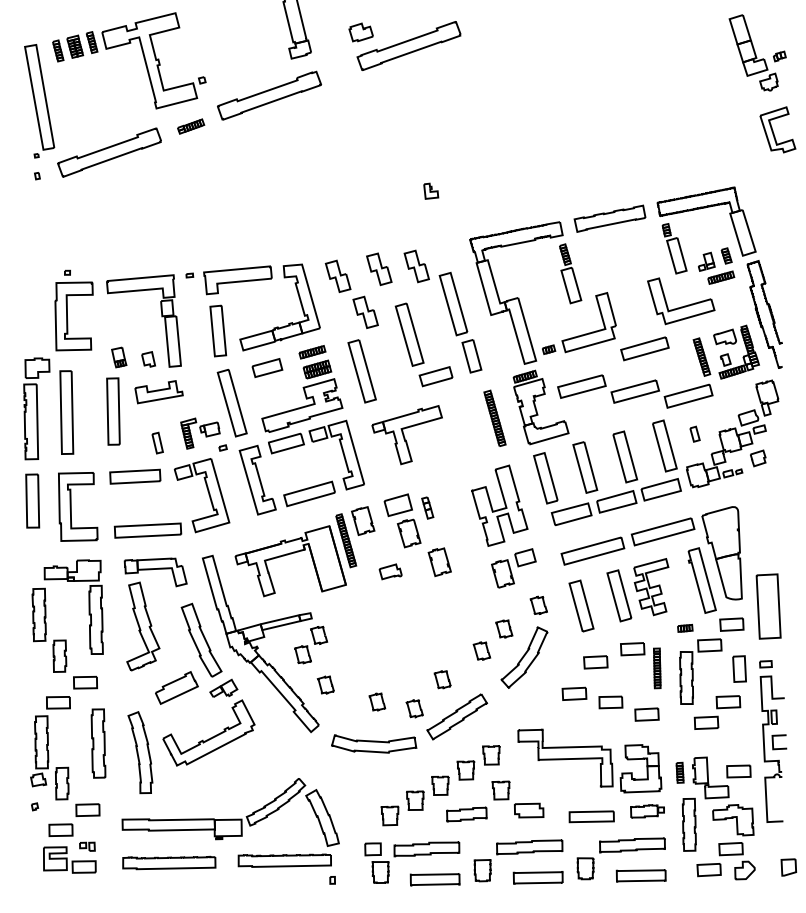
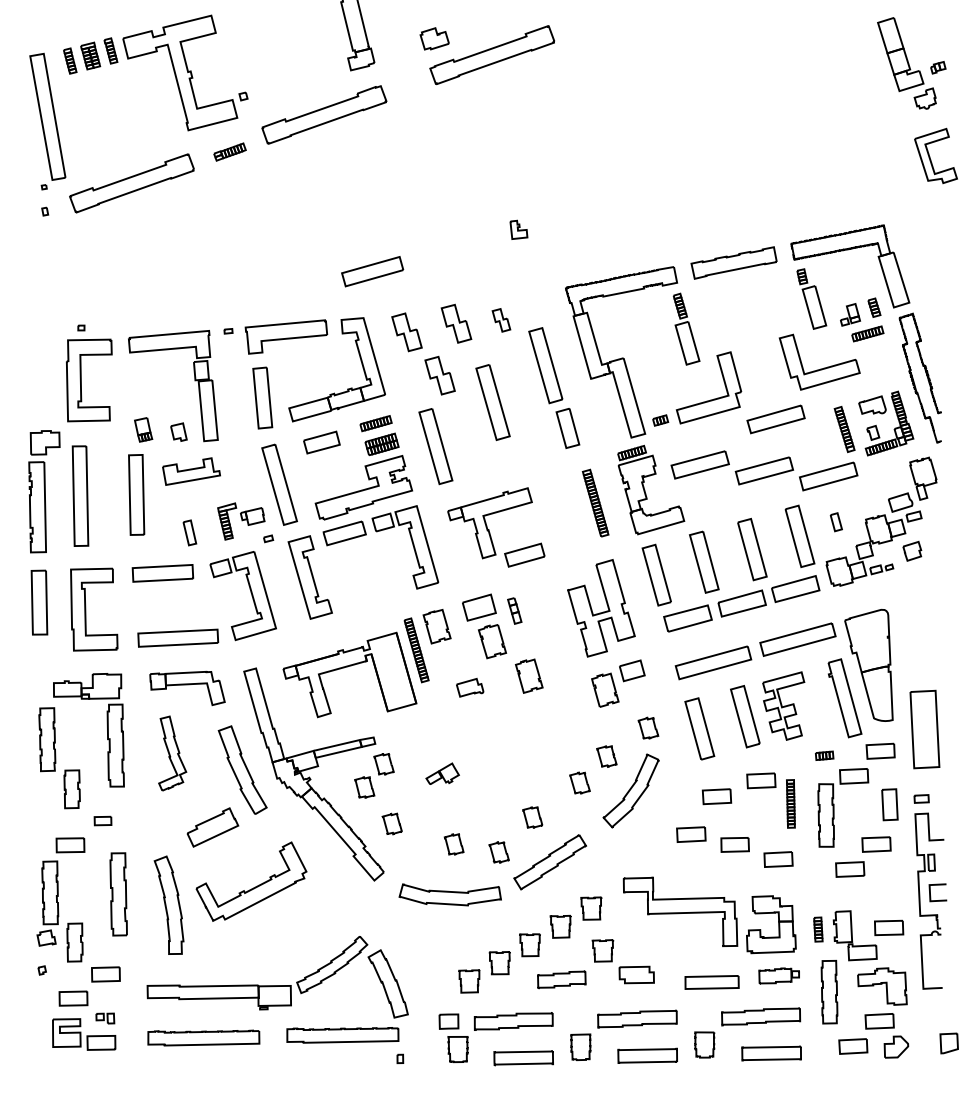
part: (416, 266) -> (501, 320), size x0.6
part: (435, 376) -> (524, 555), moved
part: (309, 493) -> (372, 271), moved
part: (143, 626) -> (172, 753), size x0.7
part: (85, 682) -> (103, 820), size x0.6
part: (223, 687) -> (442, 772), moved

